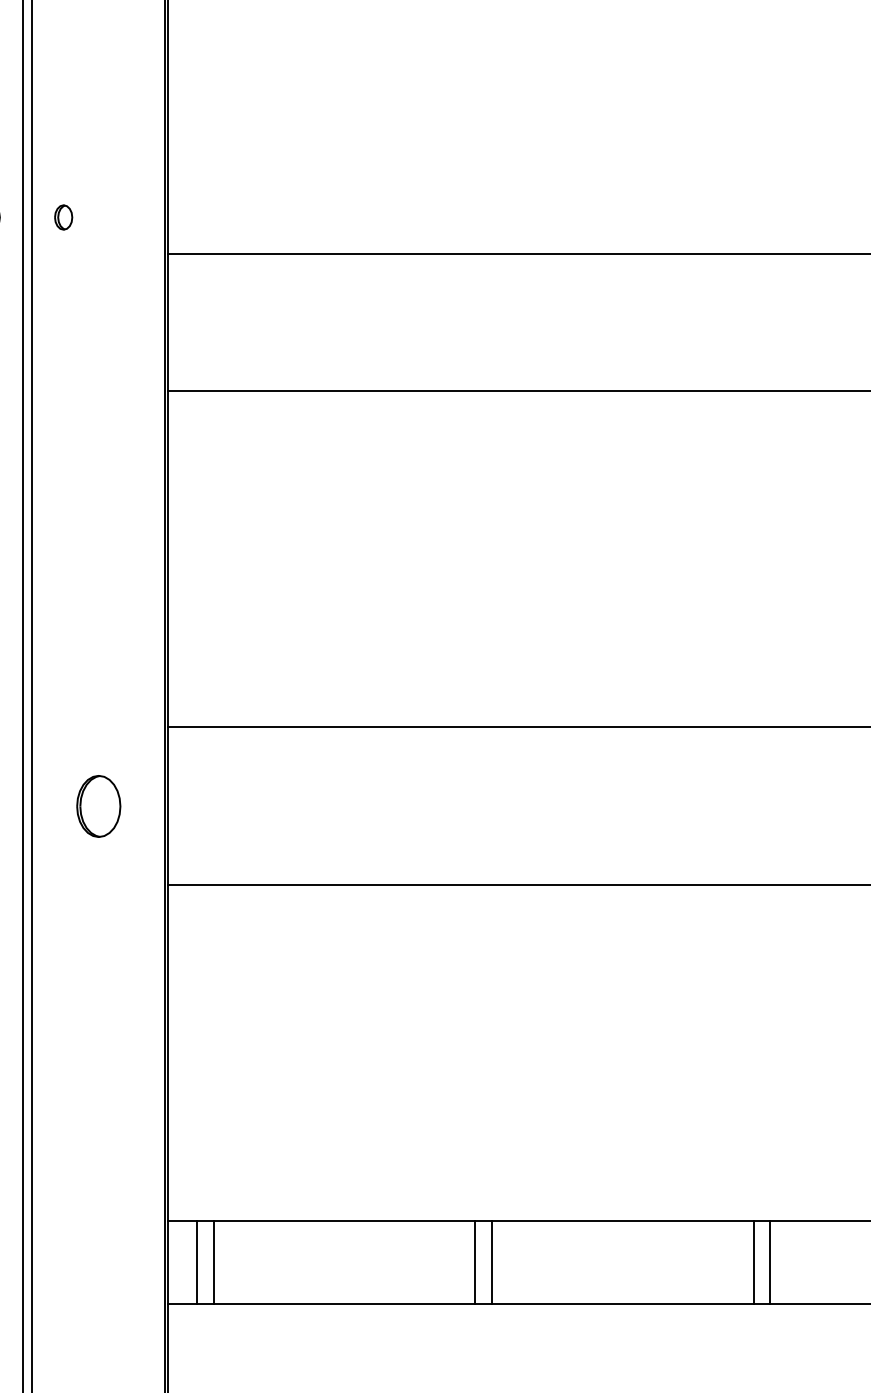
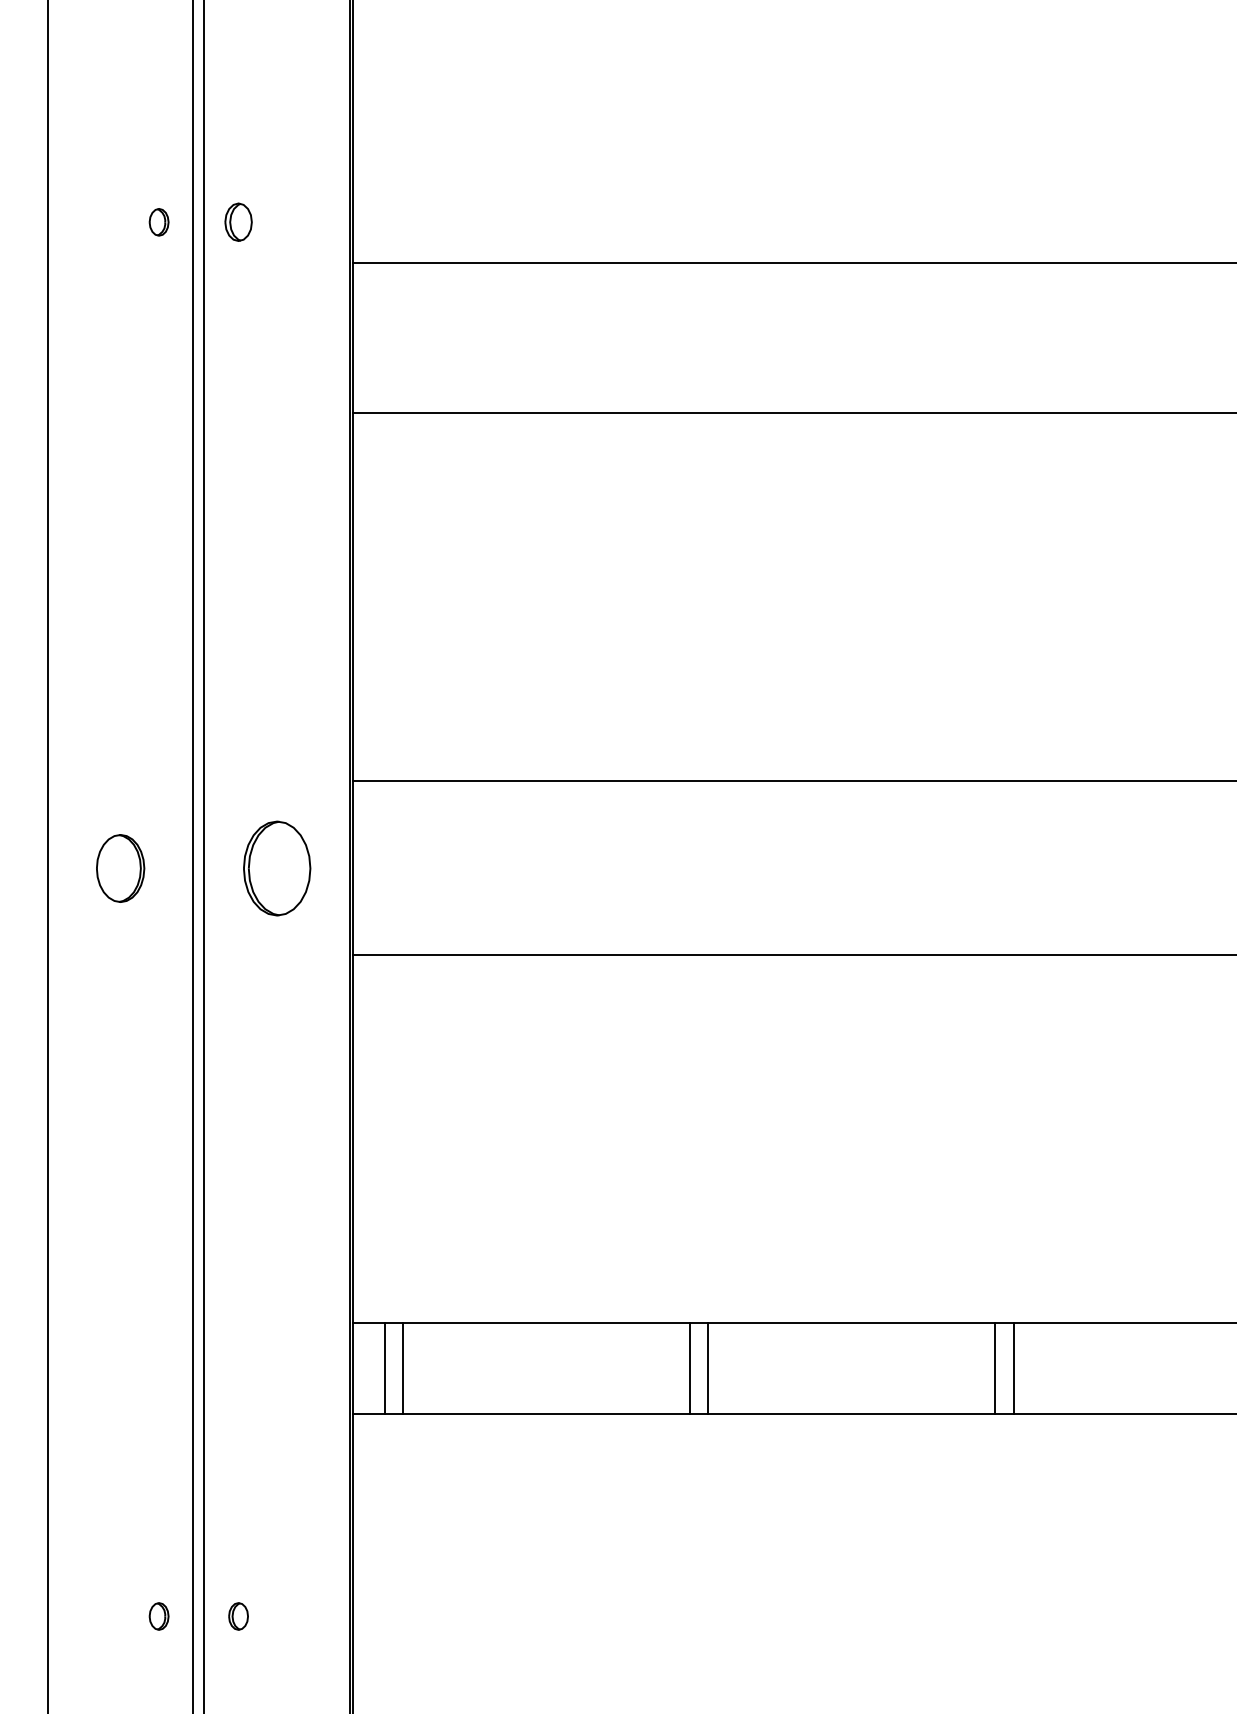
part: (63, 217) -> (238, 222), size x1.4
part: (98, 806) -> (276, 868), size x1.4

